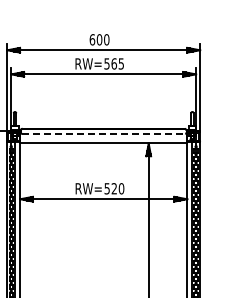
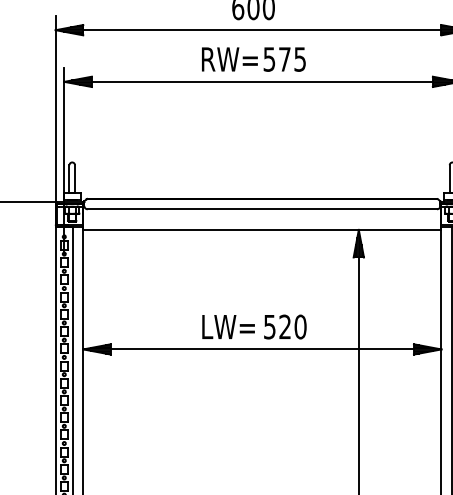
text: (113, 63) -> (283, 58), 565 -> 575
line: (104, 133) -> (264, 208), dashed -> solid
text: (88, 188) -> (229, 326), RW= -> LW=

